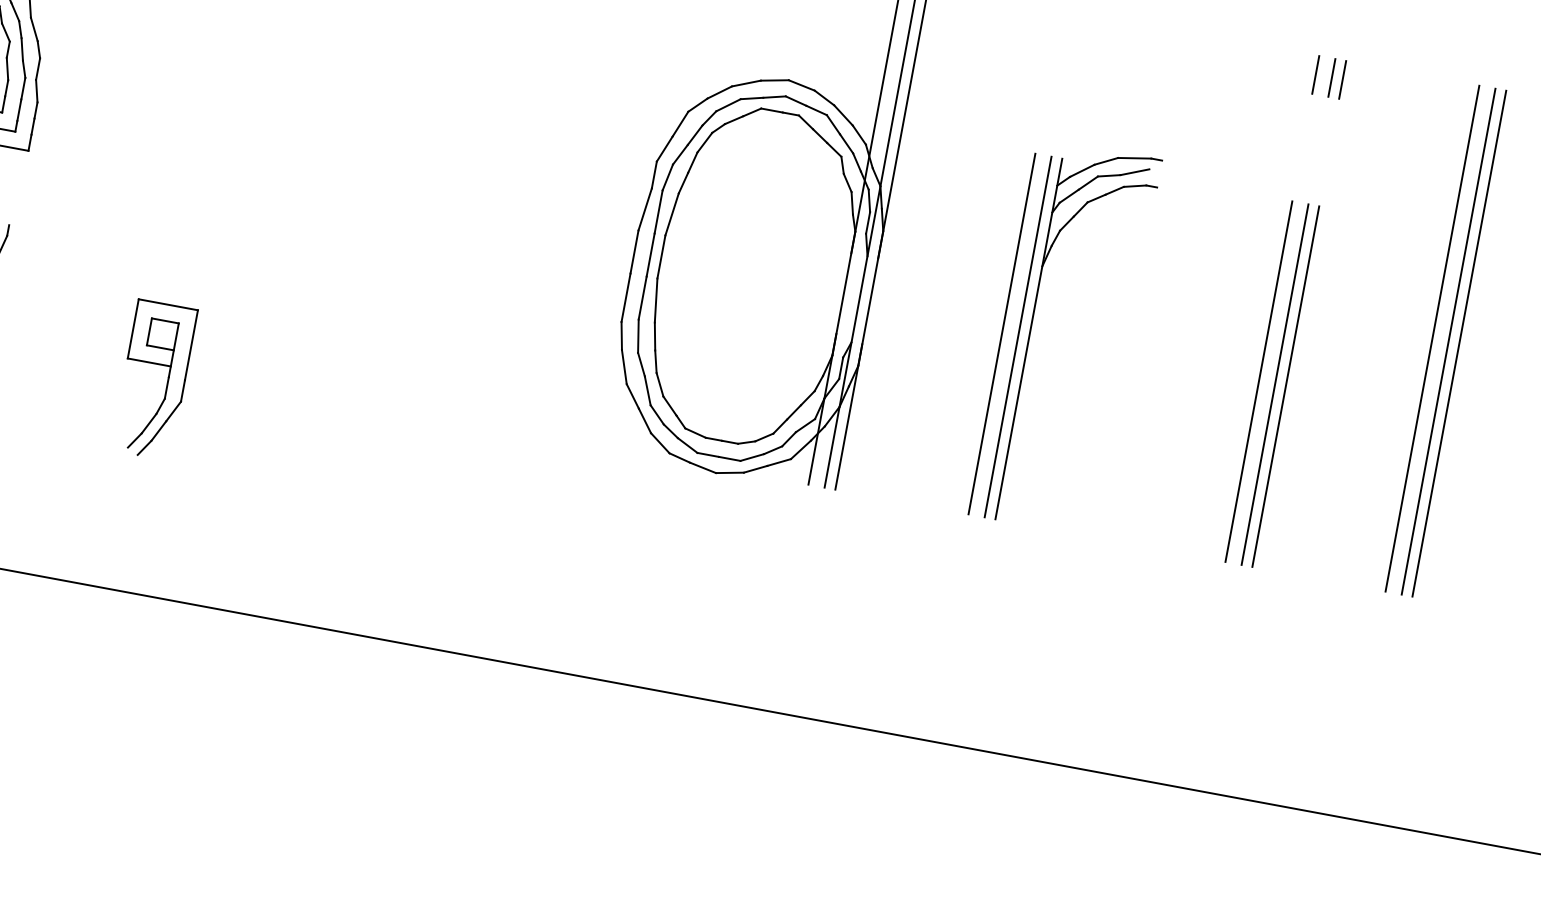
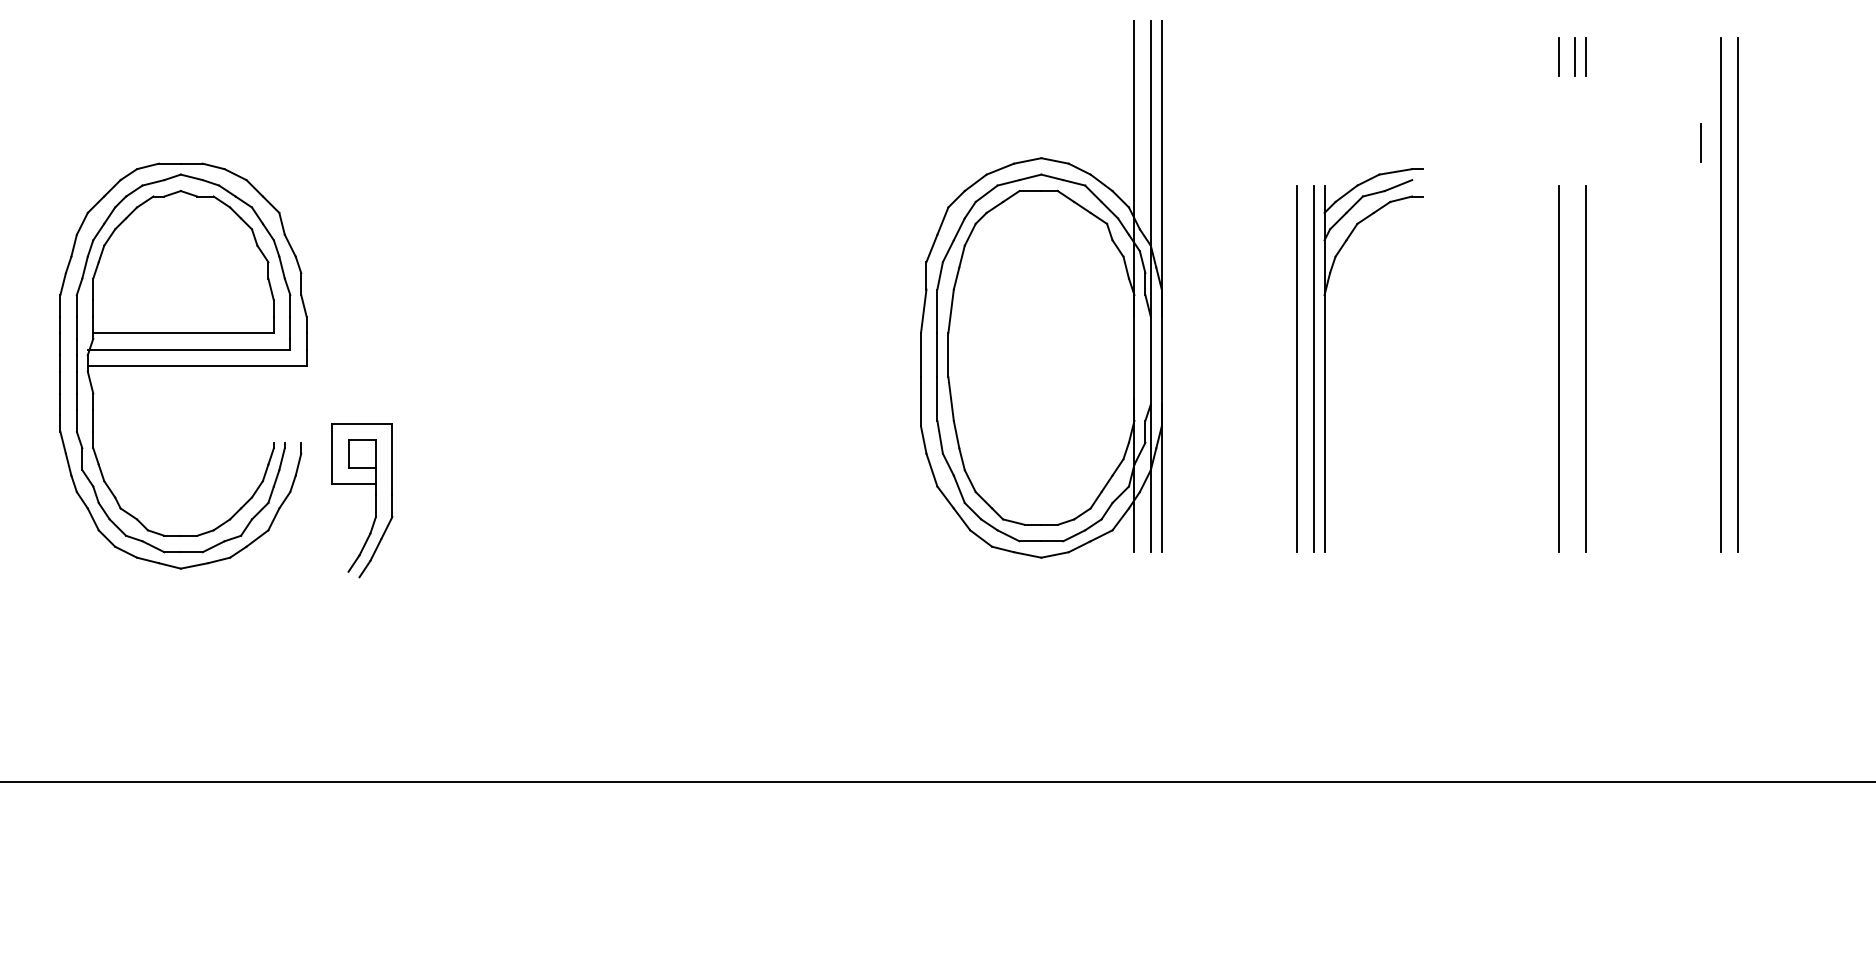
line: (1439, 184) -> (1700, 142), added
line: (1459, 343) -> (1748, 294), removed
part: (167, 382) -> (375, 500), moved
line: (1274, 384) -> (1574, 368), removed

